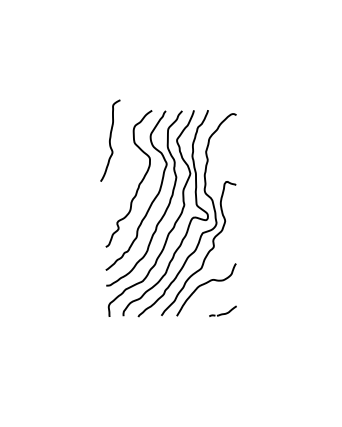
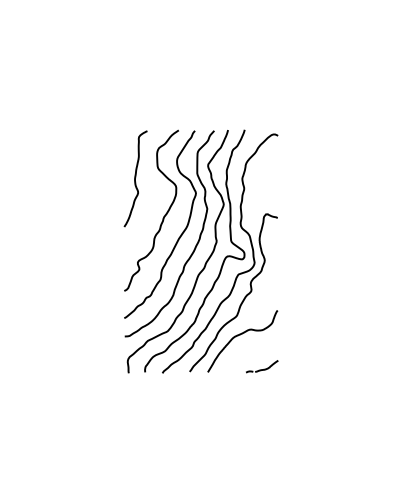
curve: (110, 140) -> (135, 178), moved

